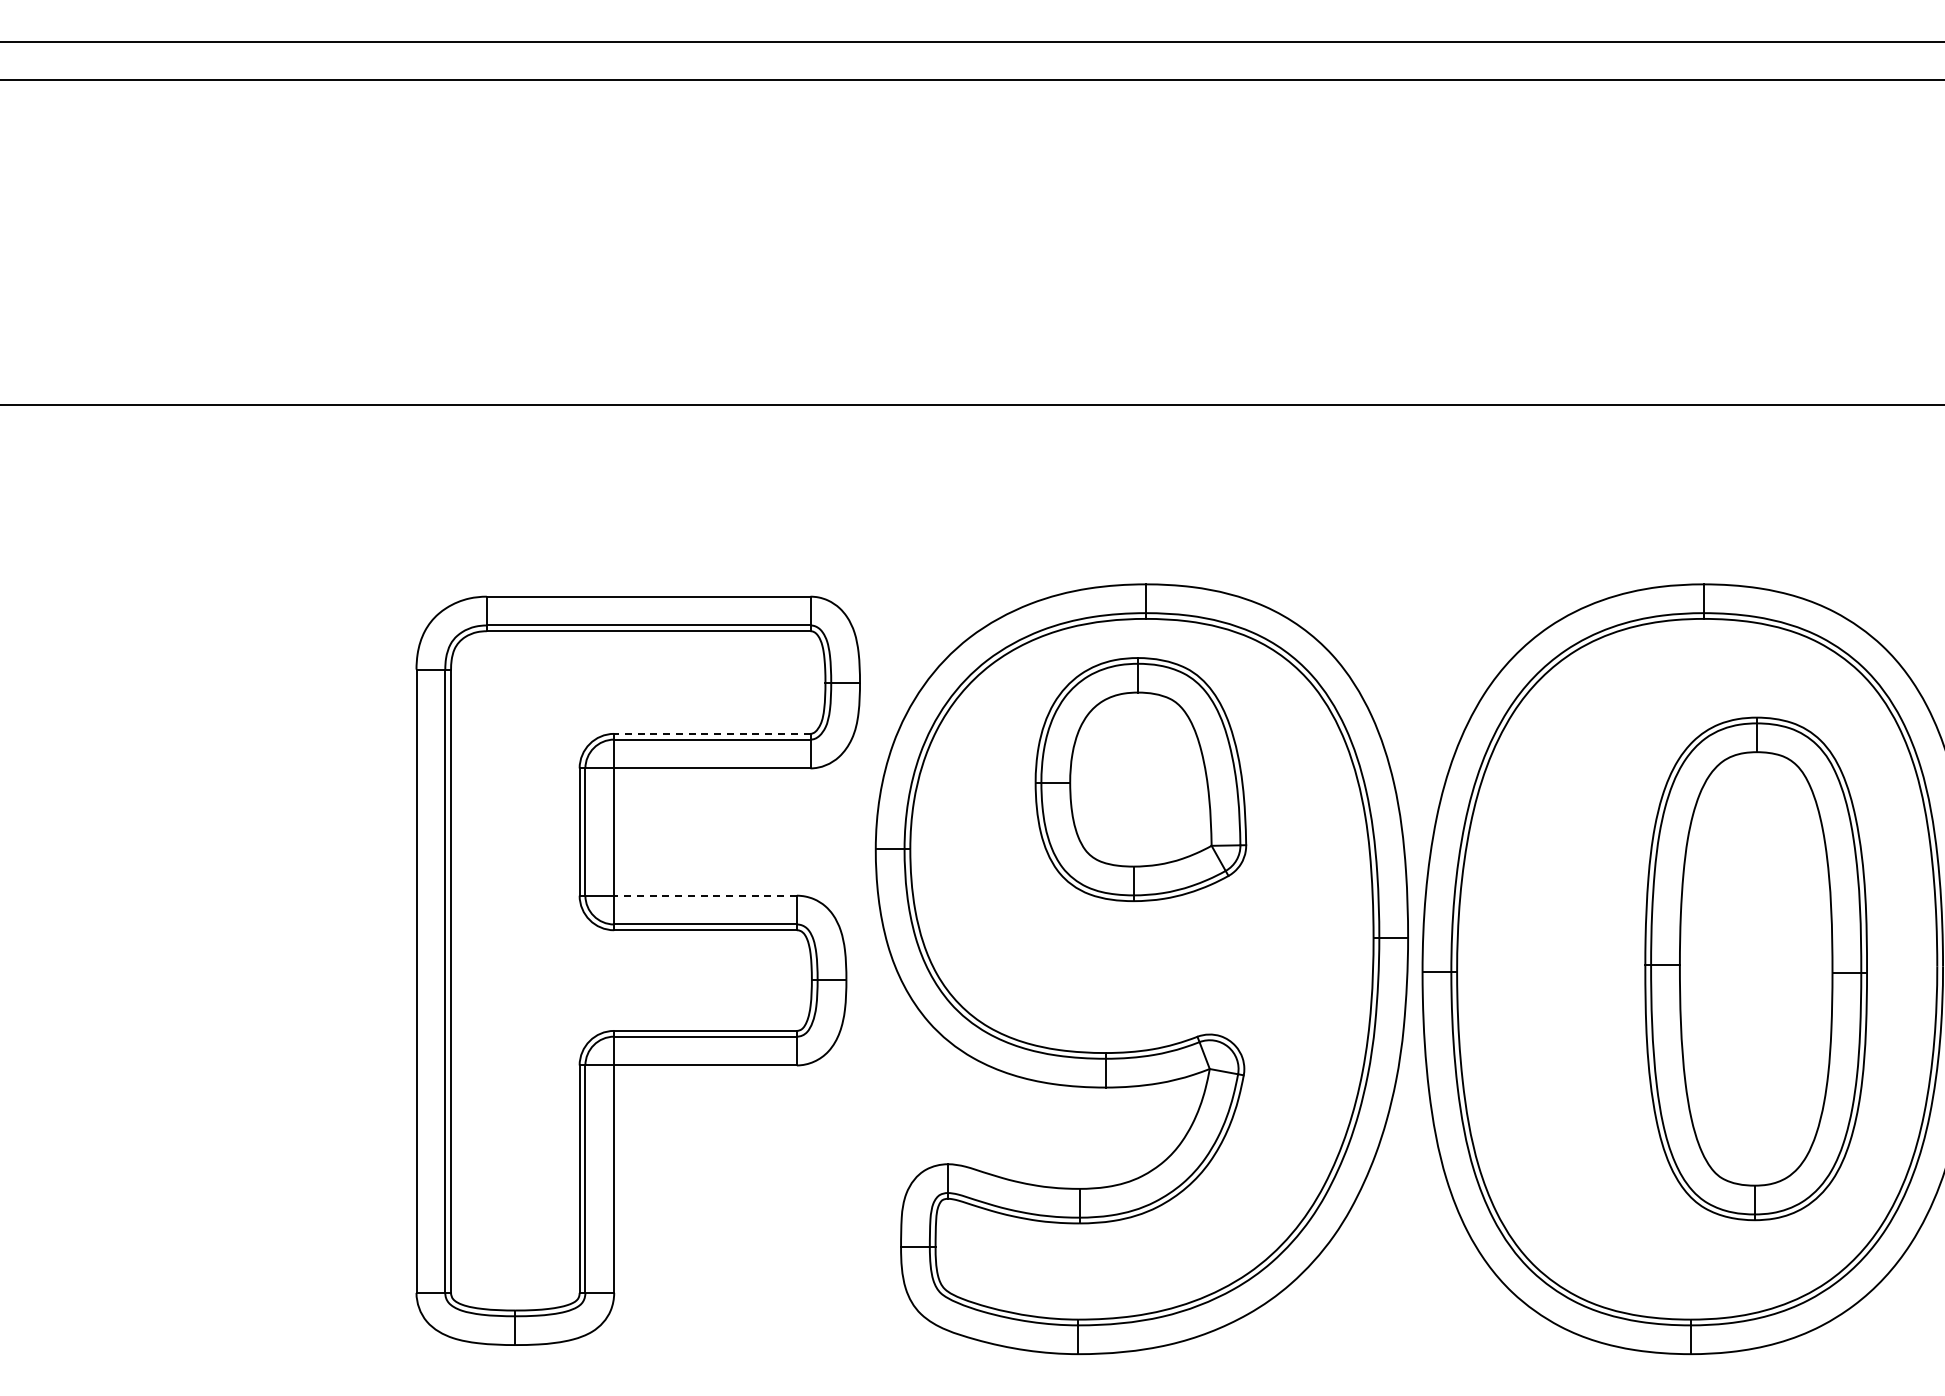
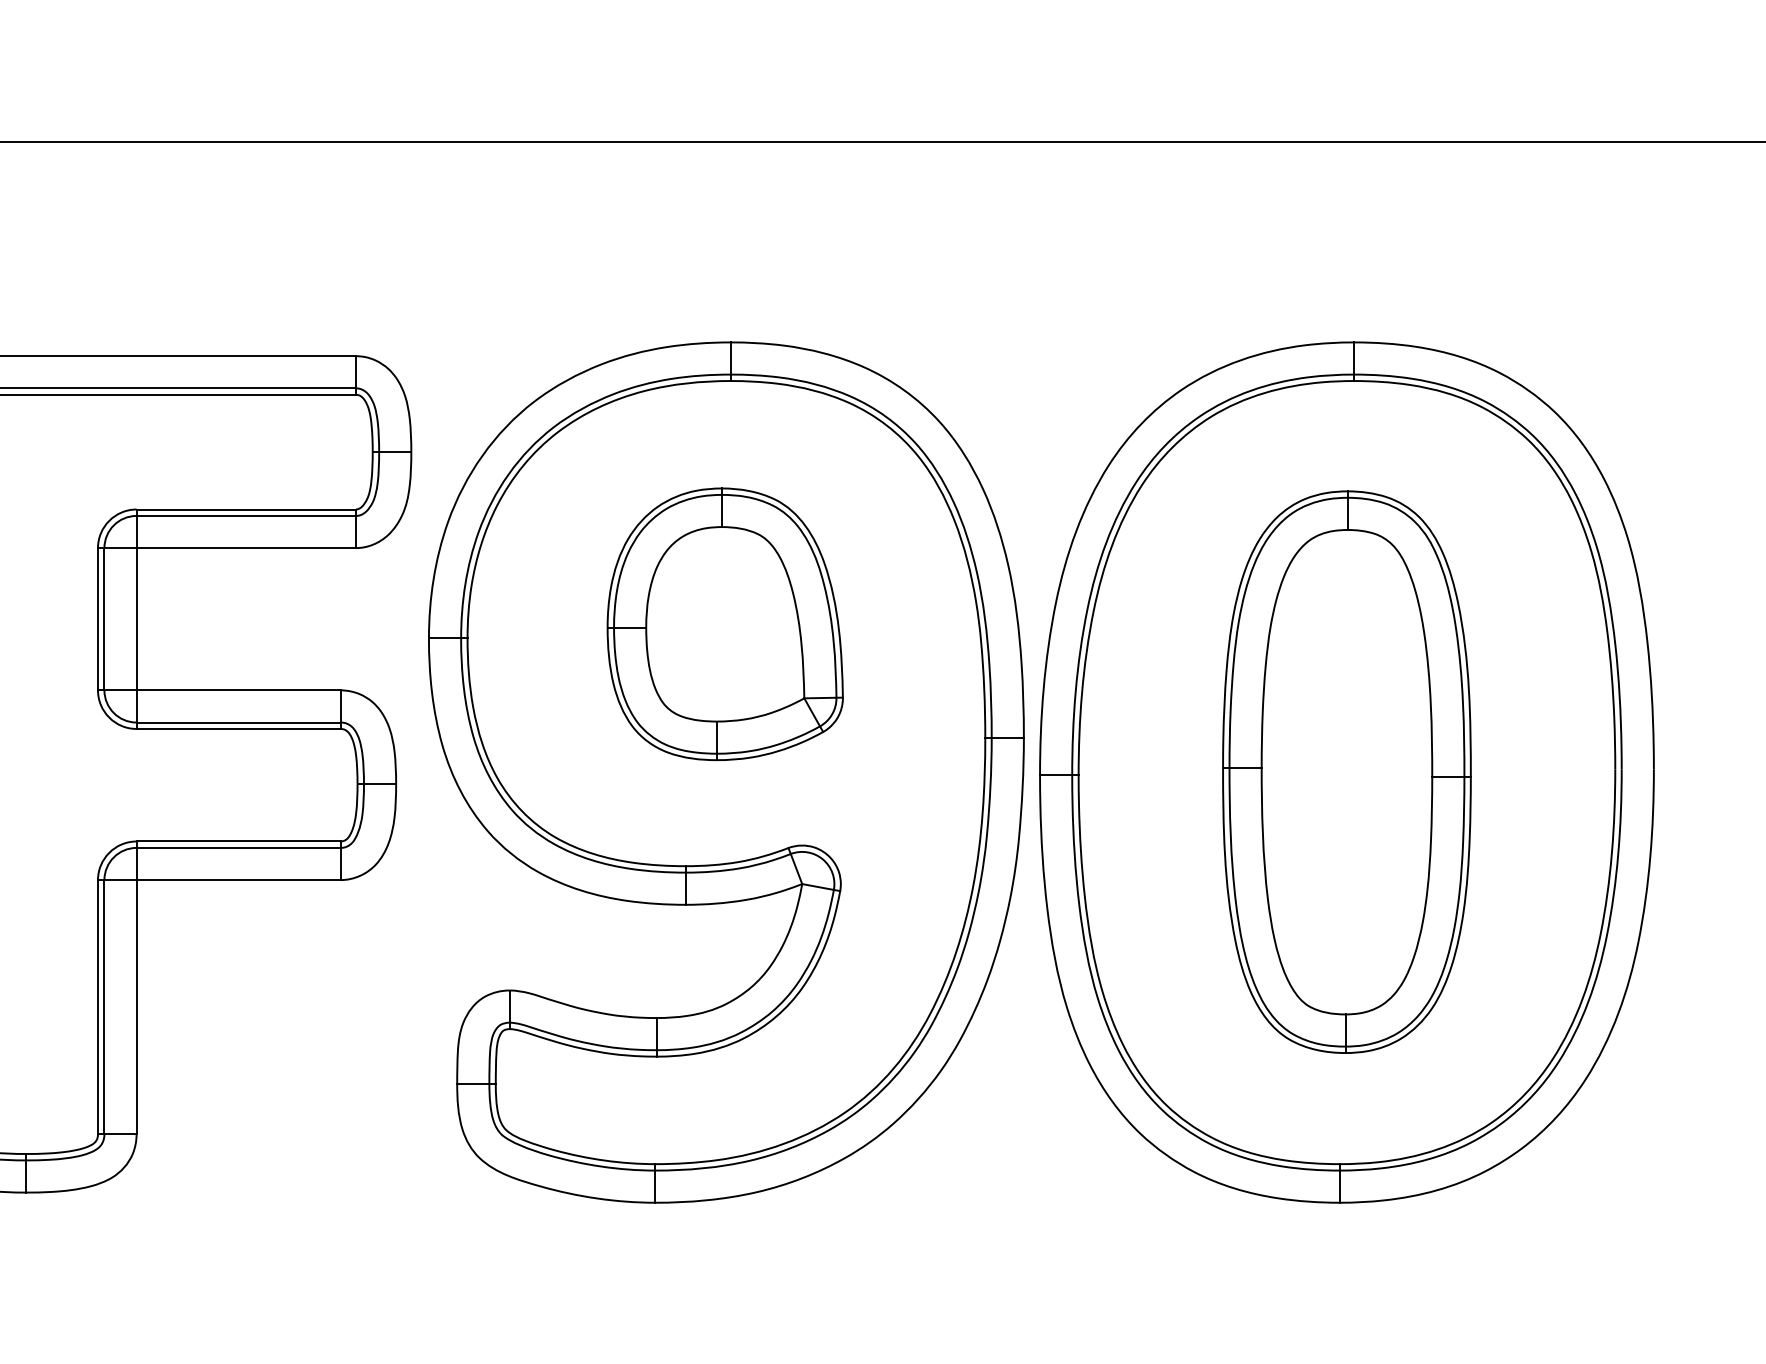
line: (711, 733) -> (245, 509), dashed -> solid
part: (1140, 779) -> (724, 624), moved
line: (705, 895) -> (238, 690), dashed -> solid
part: (1755, 968) -> (1346, 771), moved

